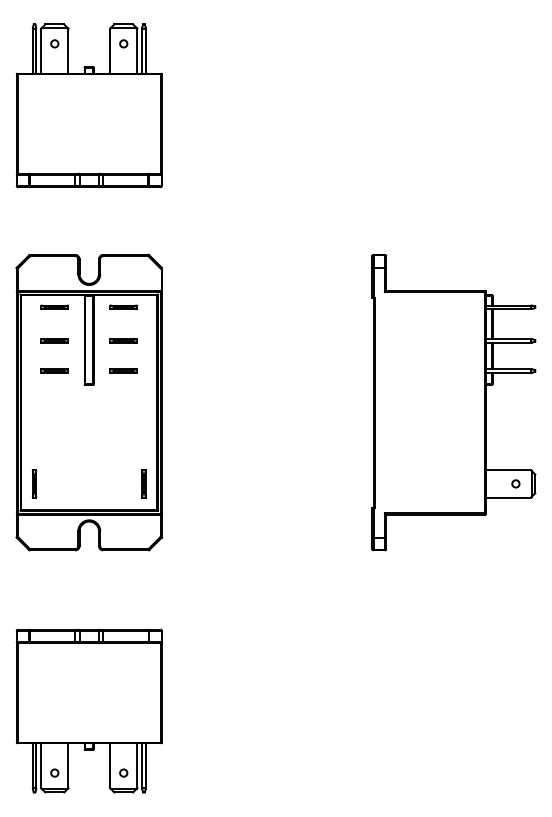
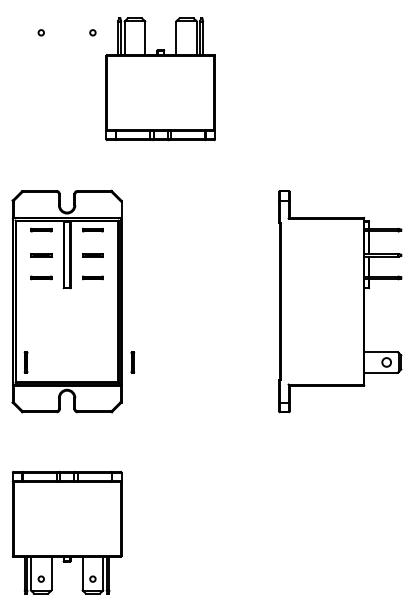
part: (88, 105) -> (160, 78), moved
part: (143, 483) -> (132, 362), moved
circle: (515, 483) -> (386, 362), size x1.6

